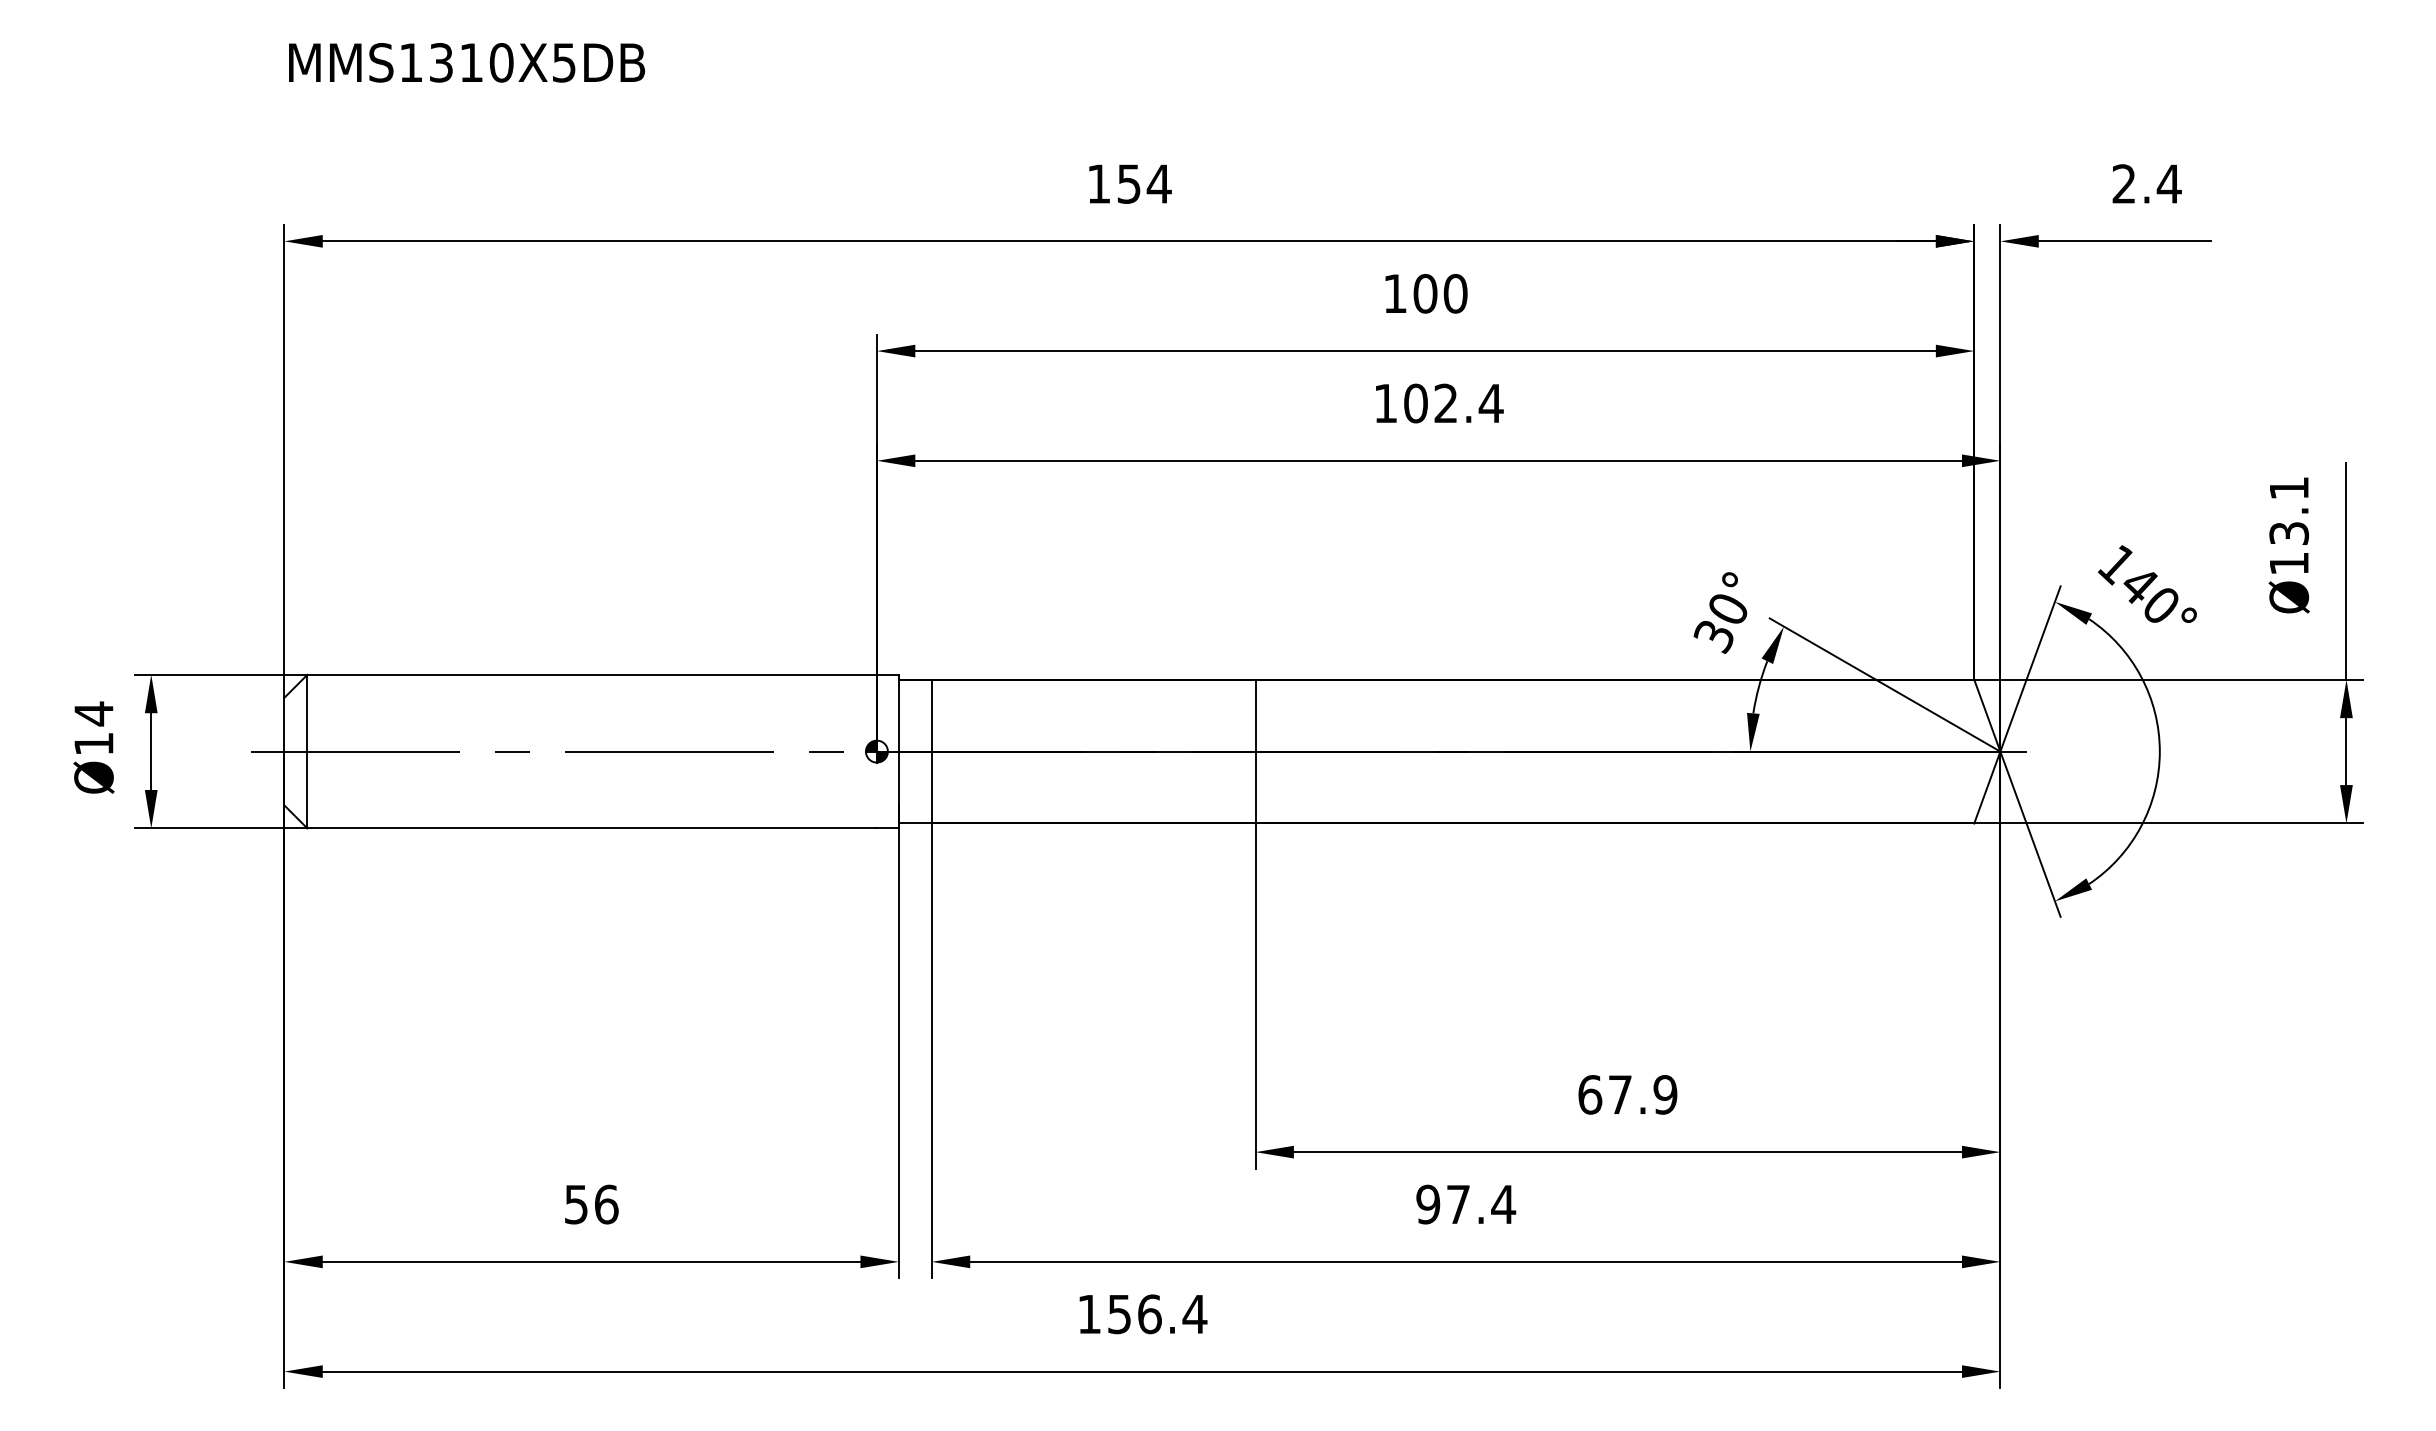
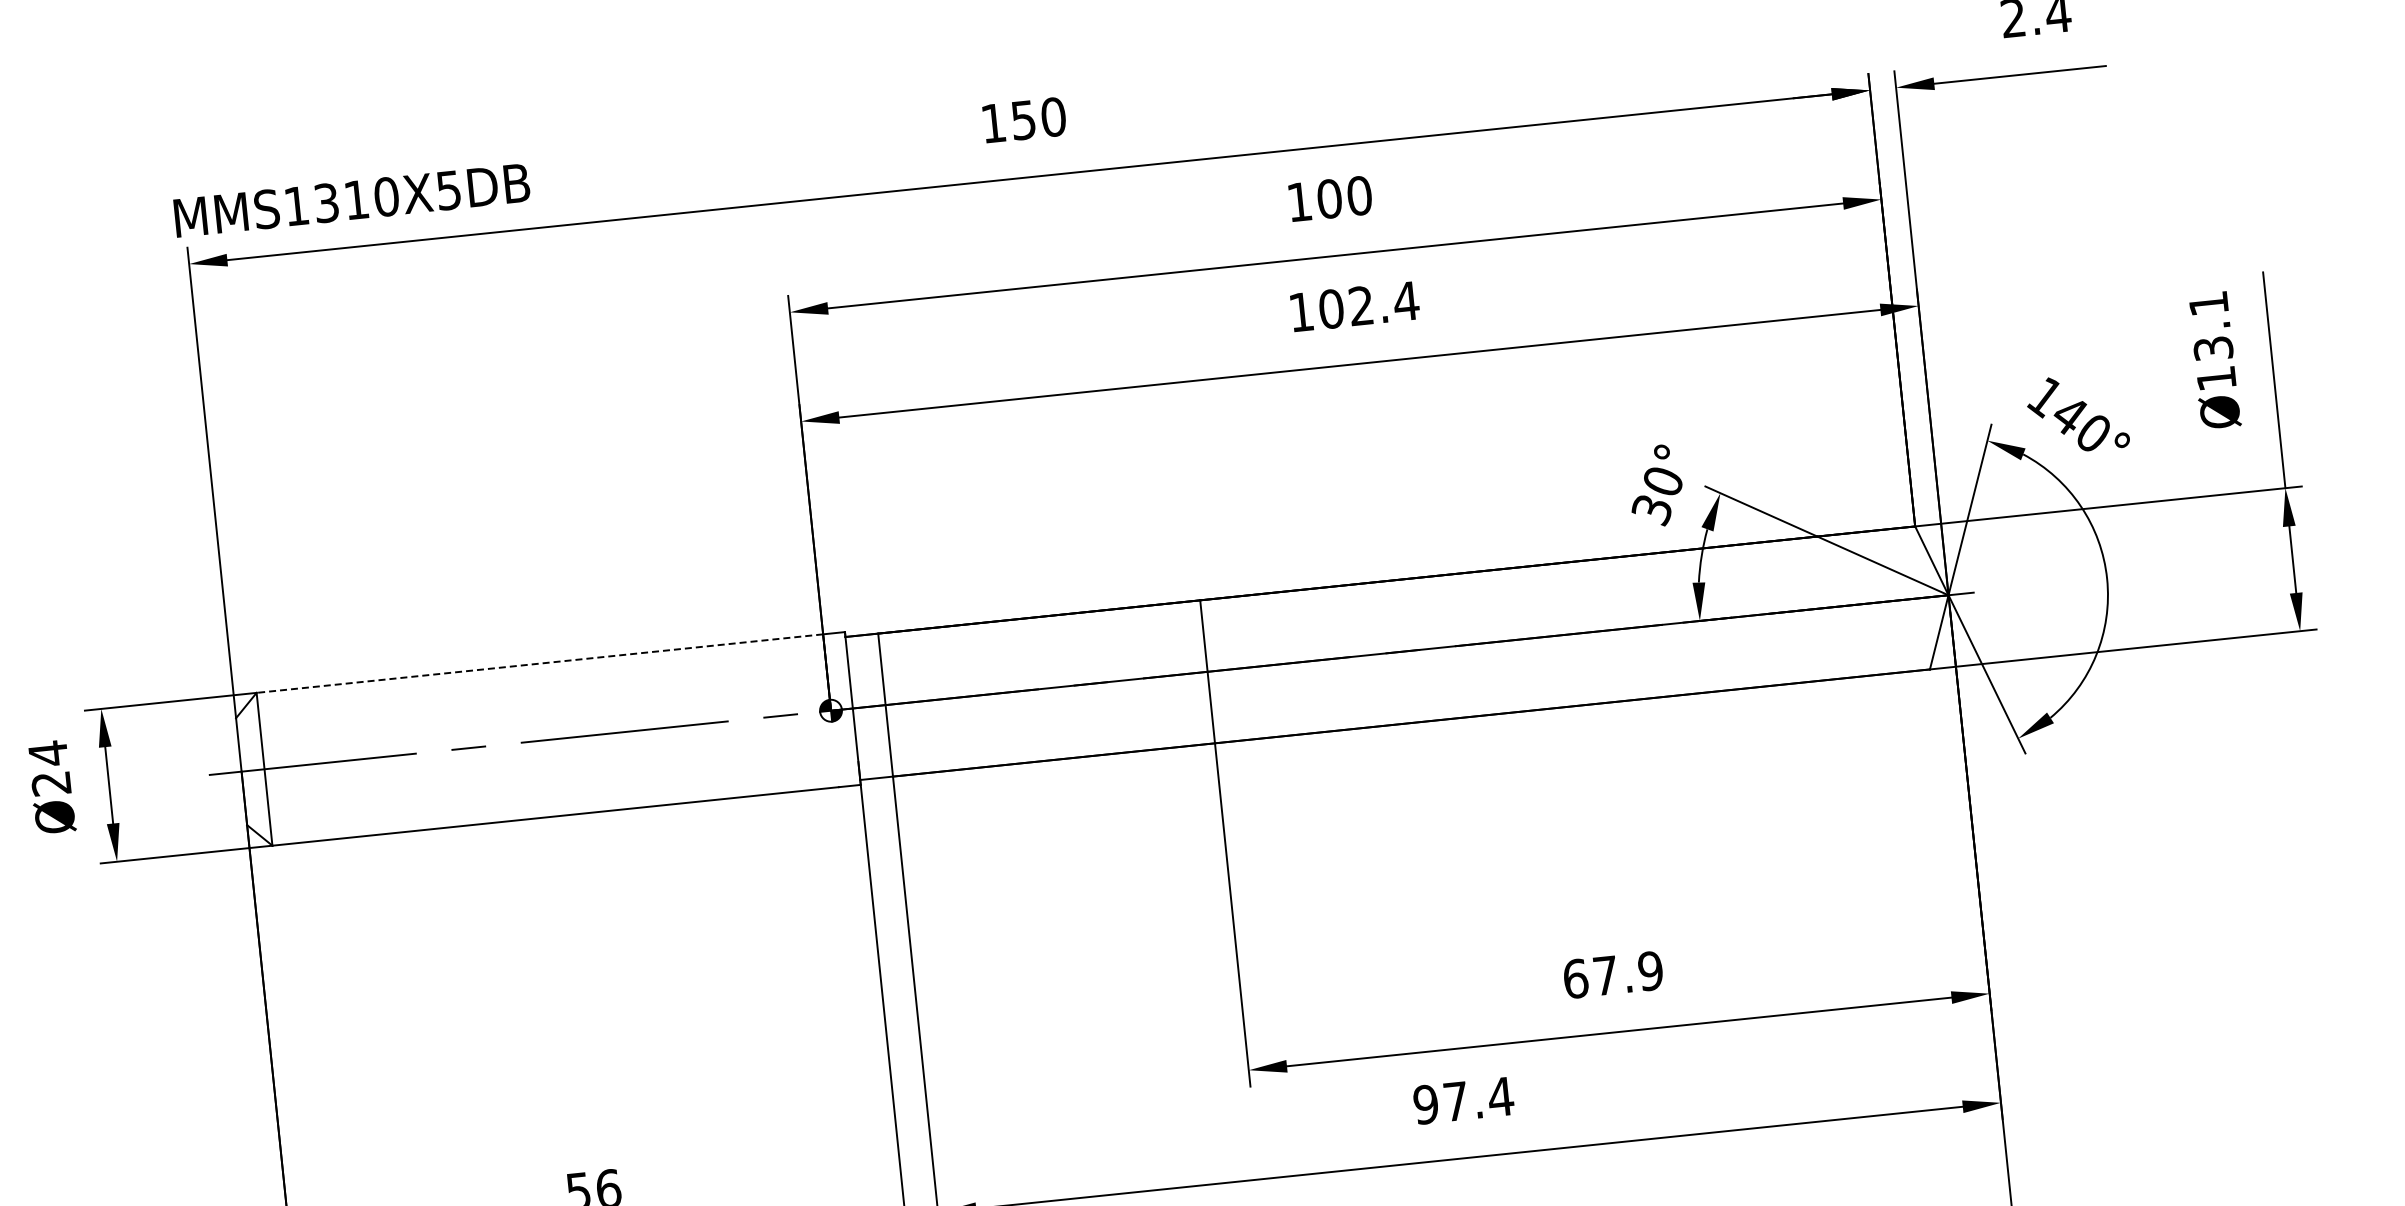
text: (467, 62) -> (352, 200), moved
text: (1158, 183) -> (1052, 116), 154 -> 150
line: (592, 674) -> (540, 663), solid -> dashed
text: (93, 744) -> (51, 784), Ø14 -> Ø24

